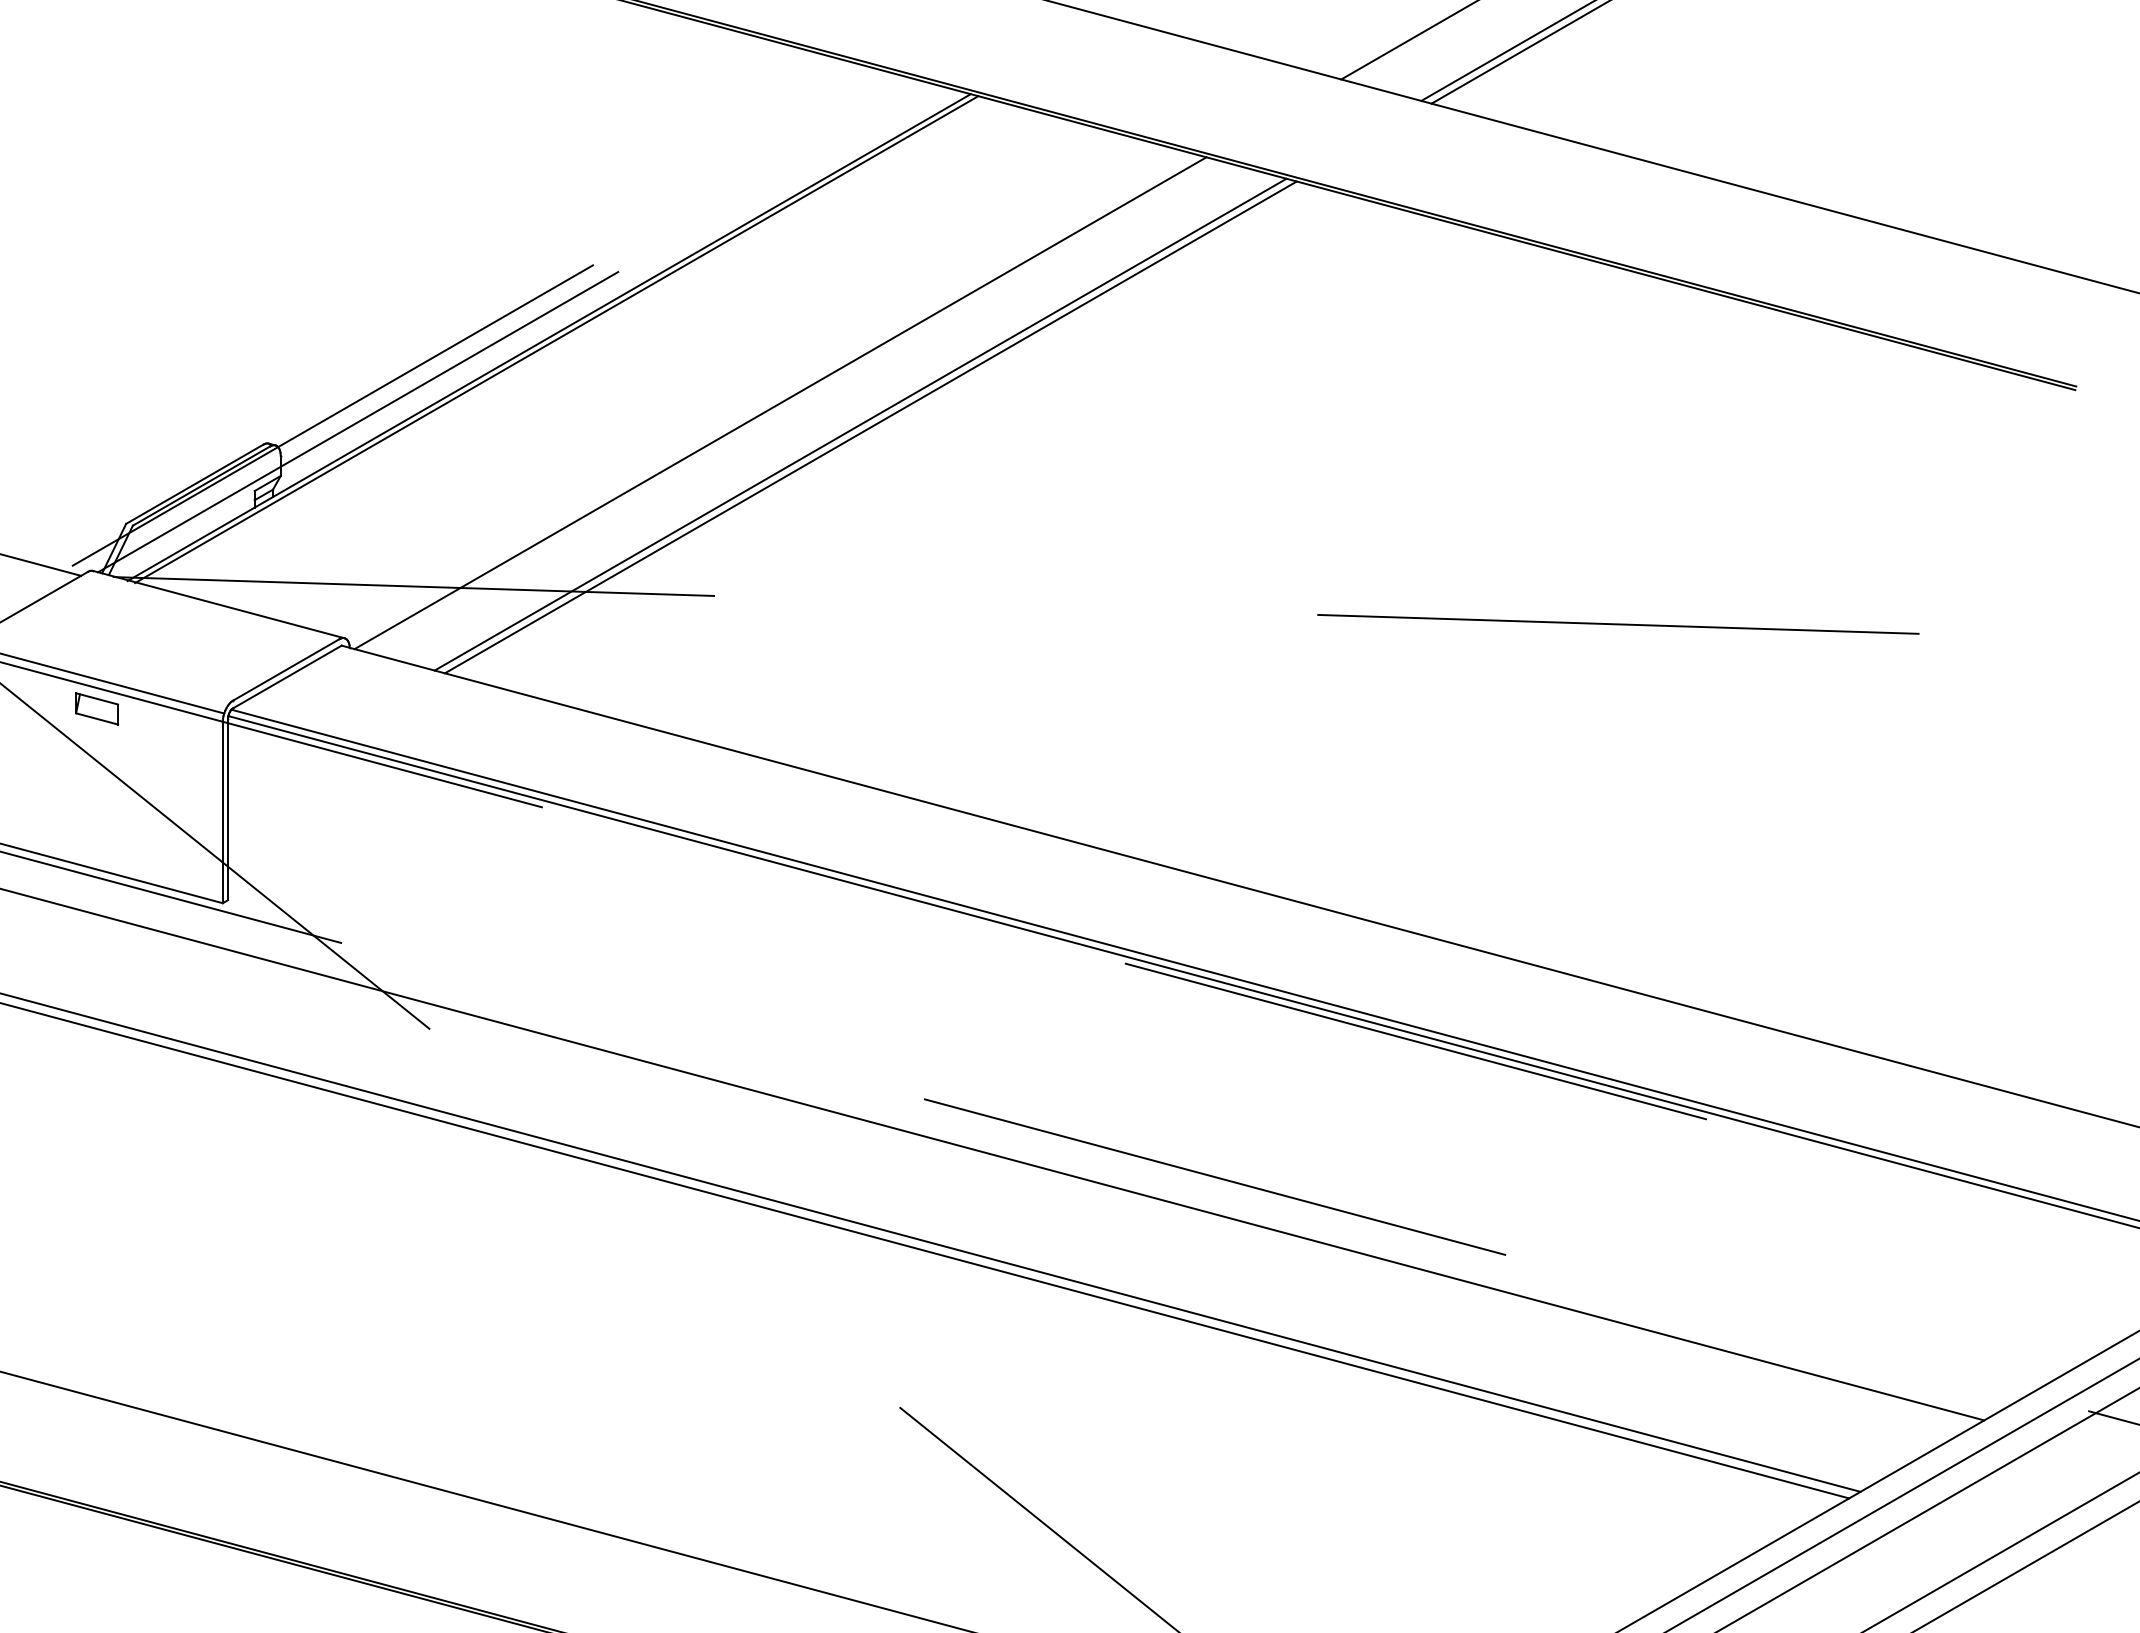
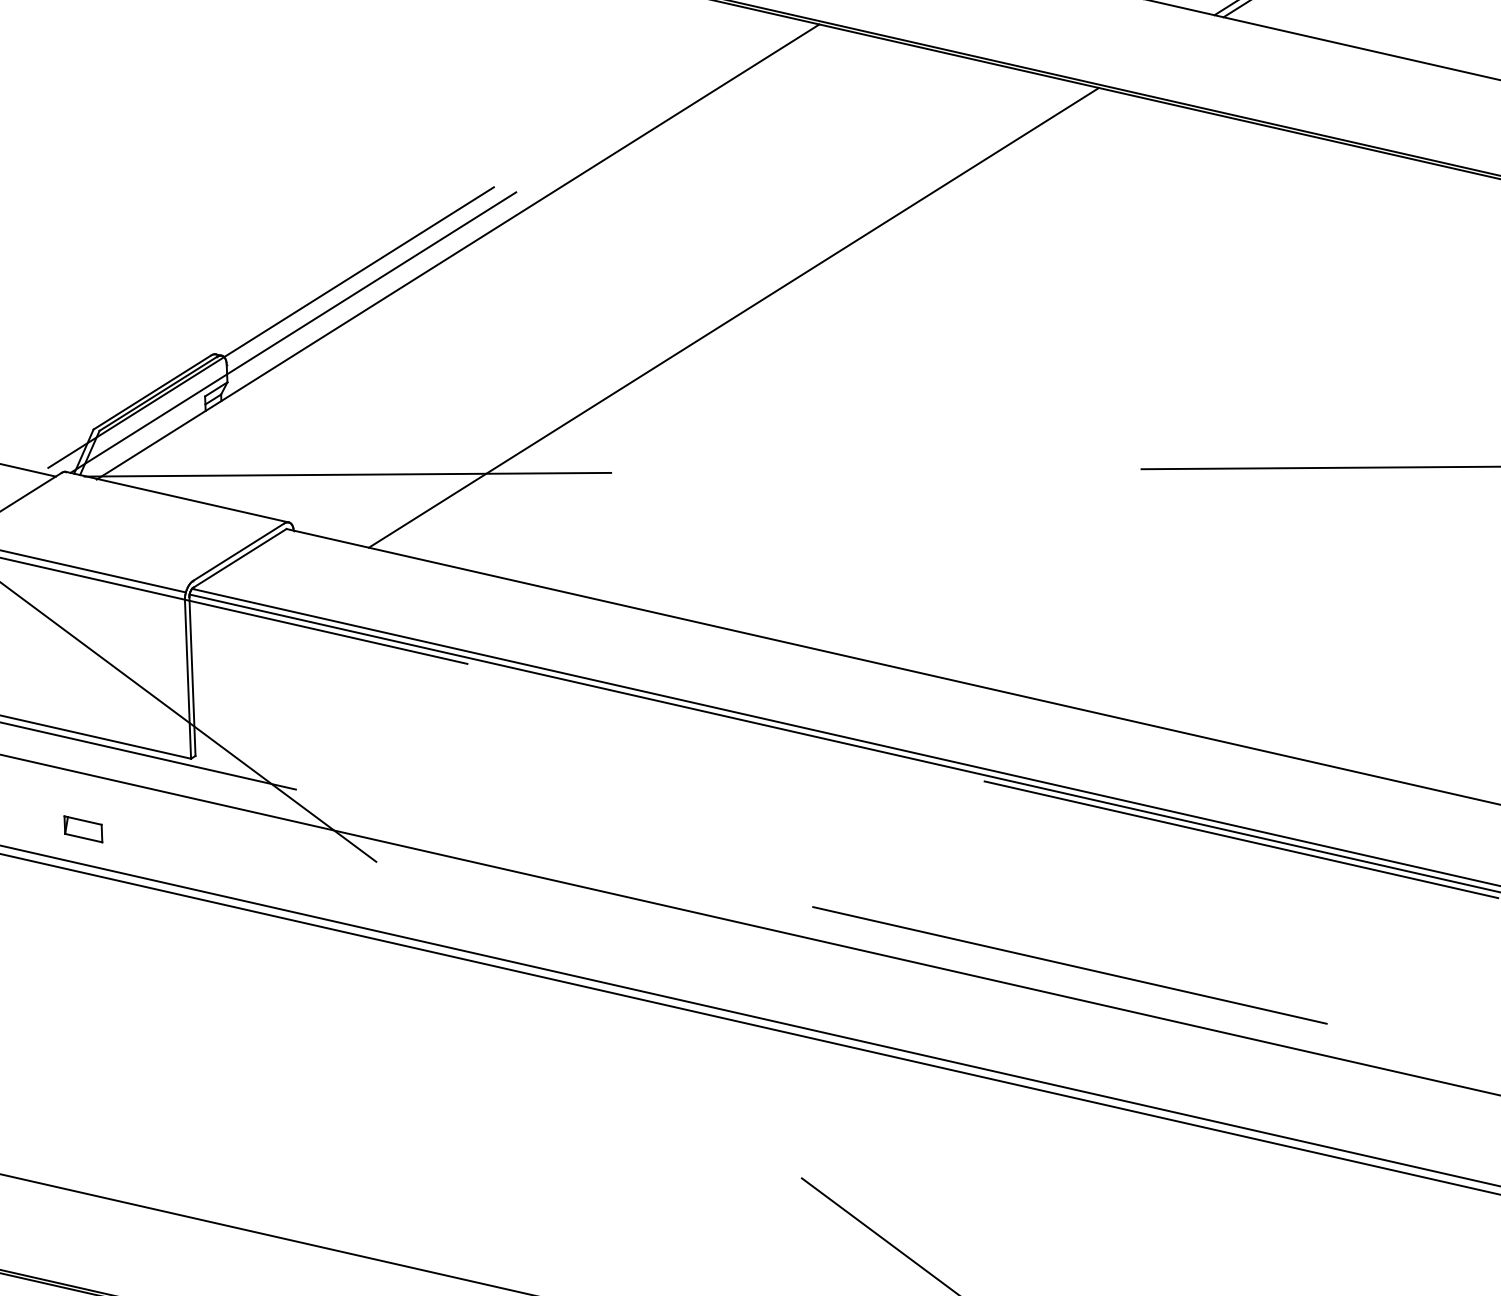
line: (556, 339) -> (464, 253), removed
line: (780, 403) -> (663, 302), removed
line: (870, 427) -> (742, 320), removed
part: (96, 708) -> (82, 828), moved

